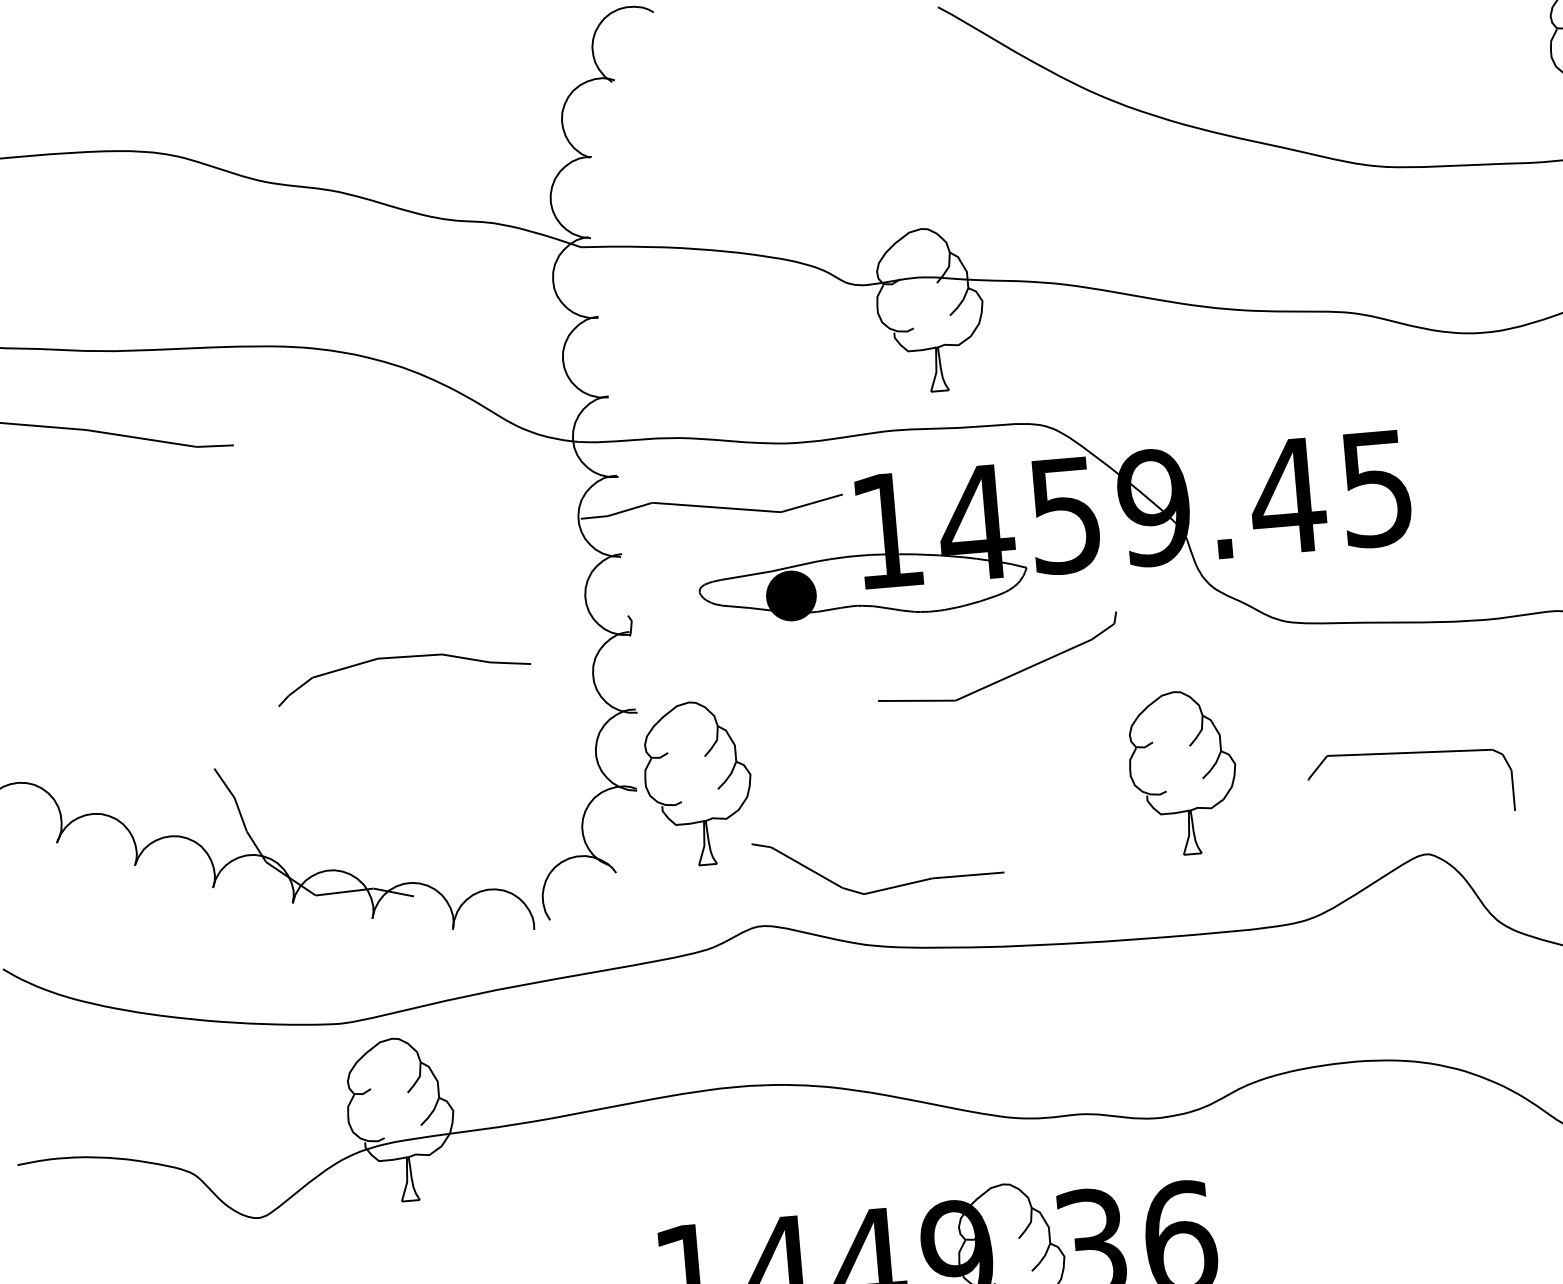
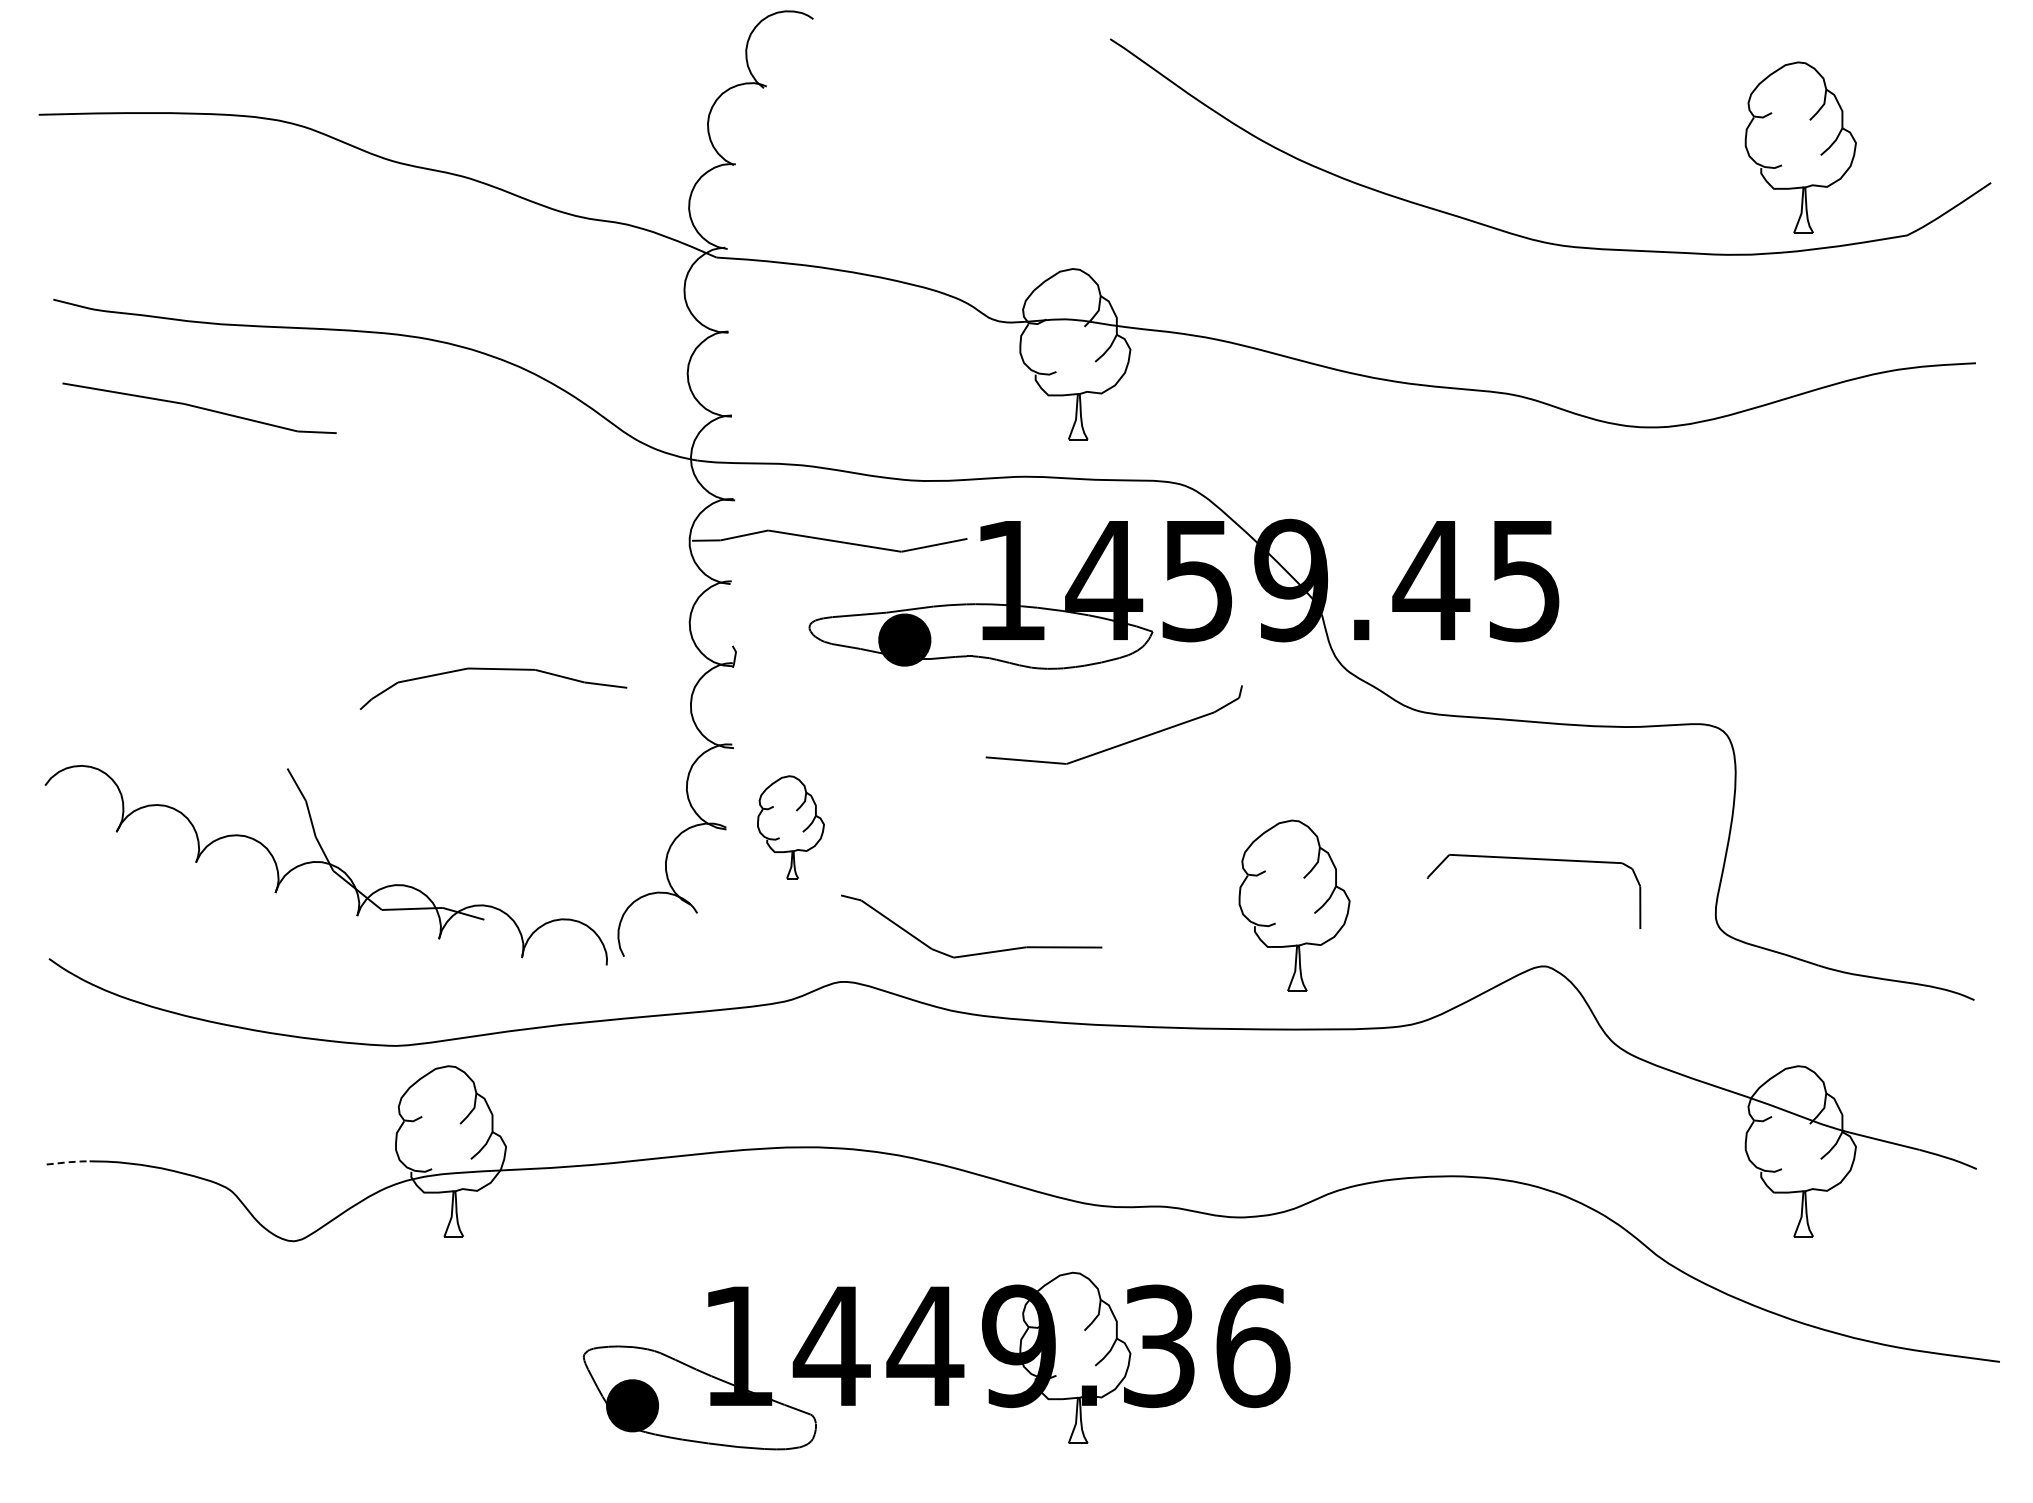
part: (1183, 772) -> (1294, 905), moved
part: (697, 783) -> (790, 827), size x0.6
line: (38, 1161) -> (68, 1162), solid -> dashed

